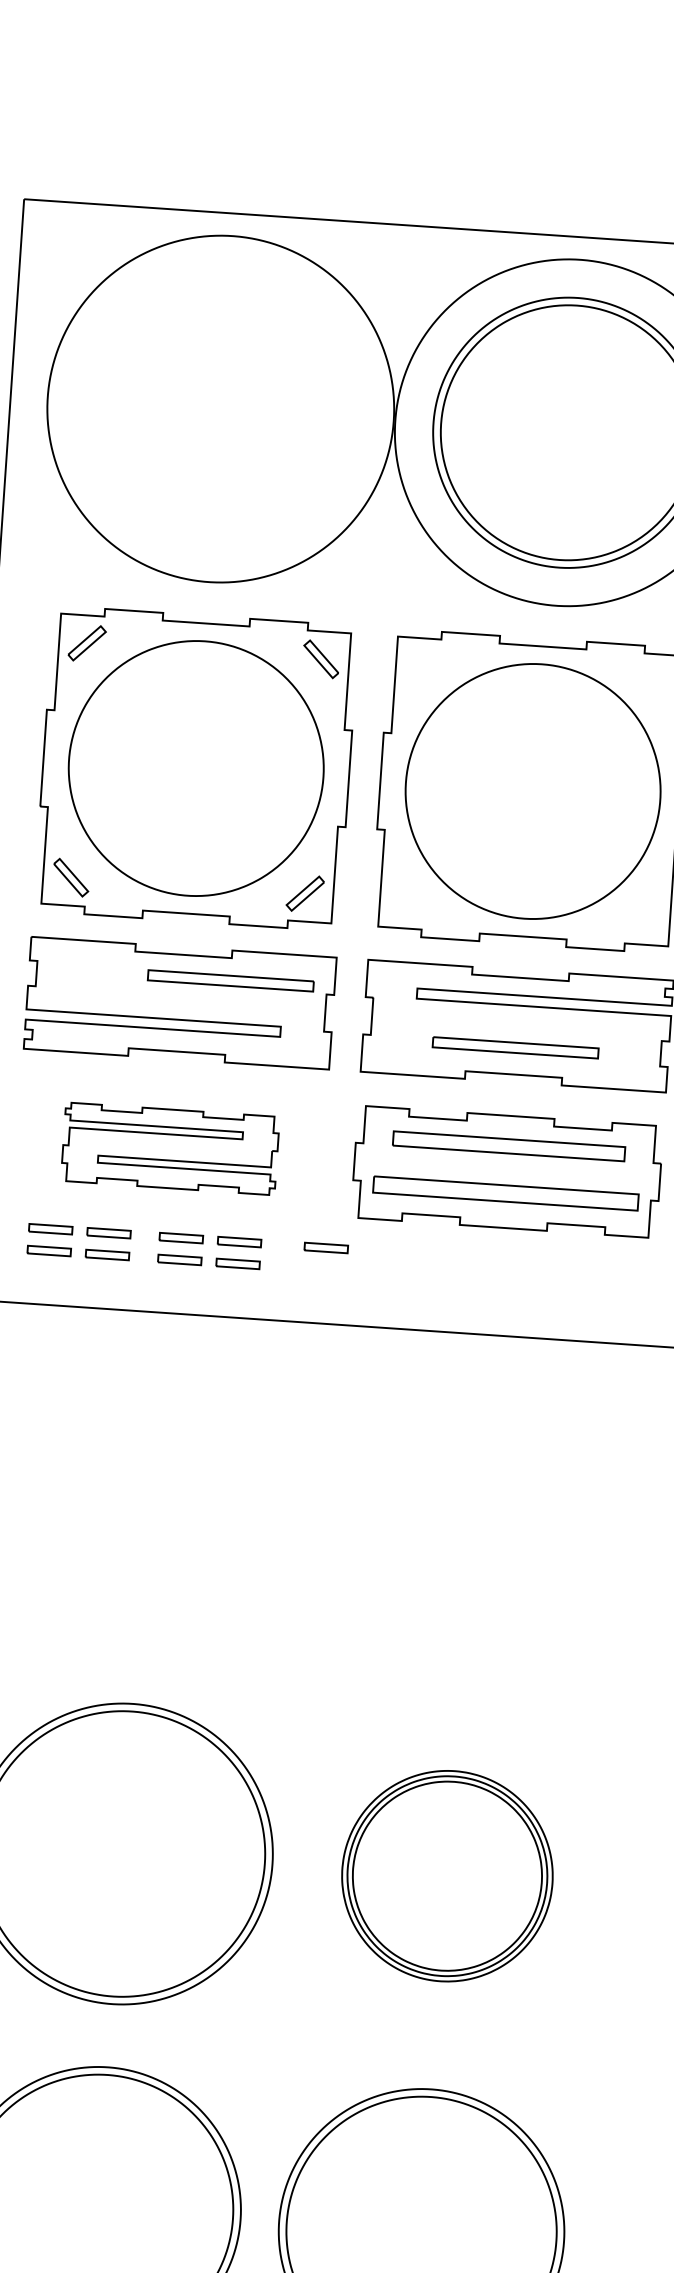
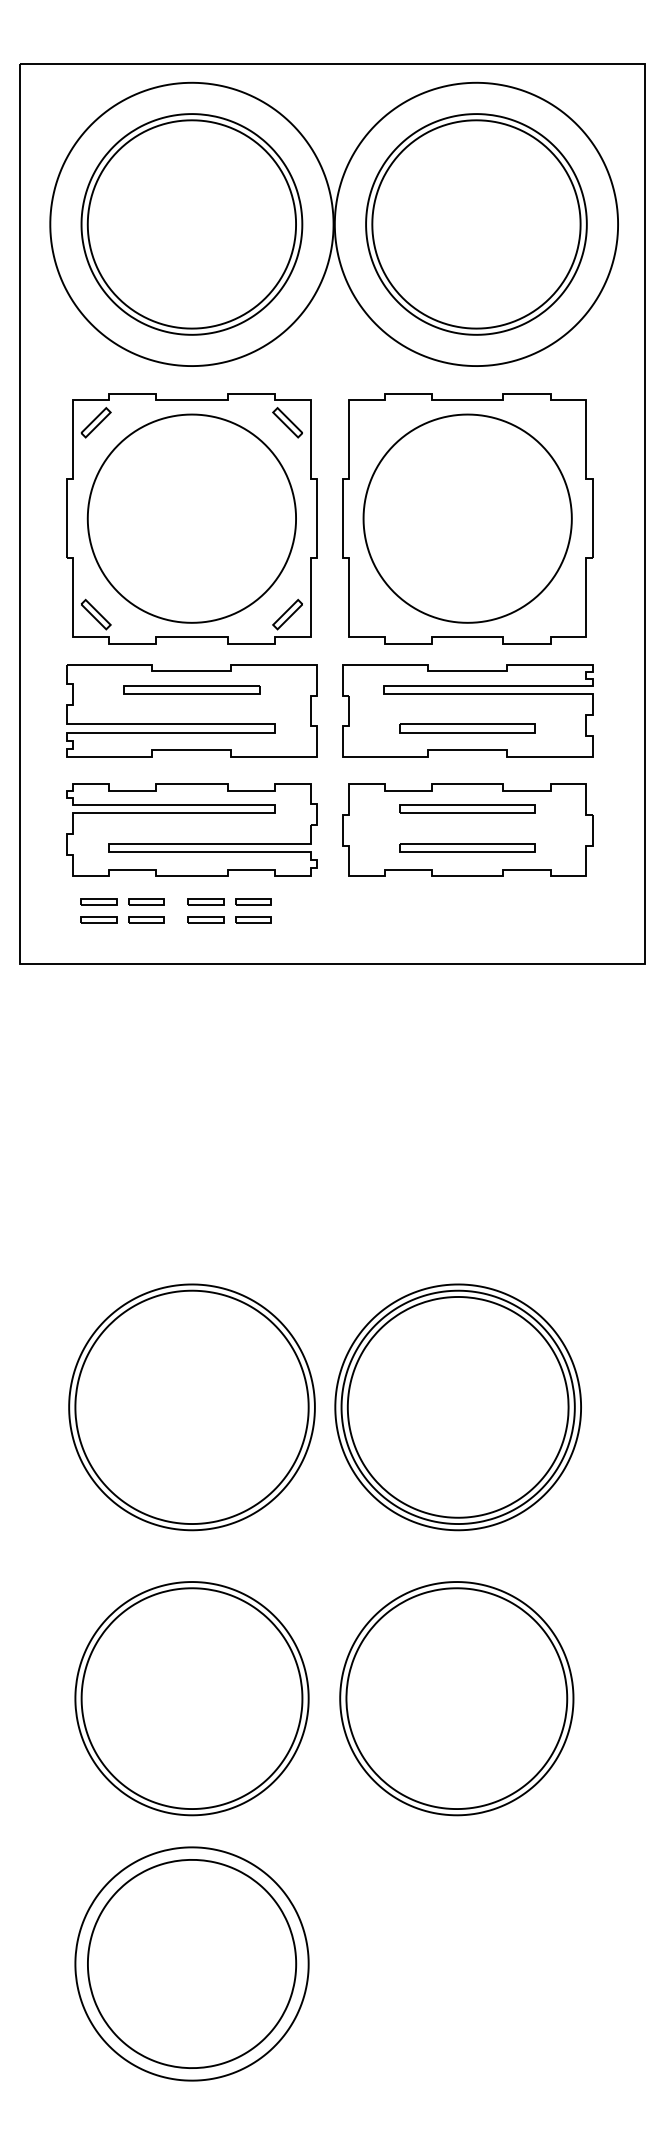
part: (220, 409) -> (191, 224), added
part: (230, 980) -> (191, 689), moved
part: (508, 1145) -> (467, 808), size x0.71
part: (169, 1148) -> (191, 829), size x1.43
part: (505, 1193) -> (467, 847), size x0.62
part: (326, 1247) -> (324, 901), removed
part: (446, 1876) -> (457, 1407), size x1.43

